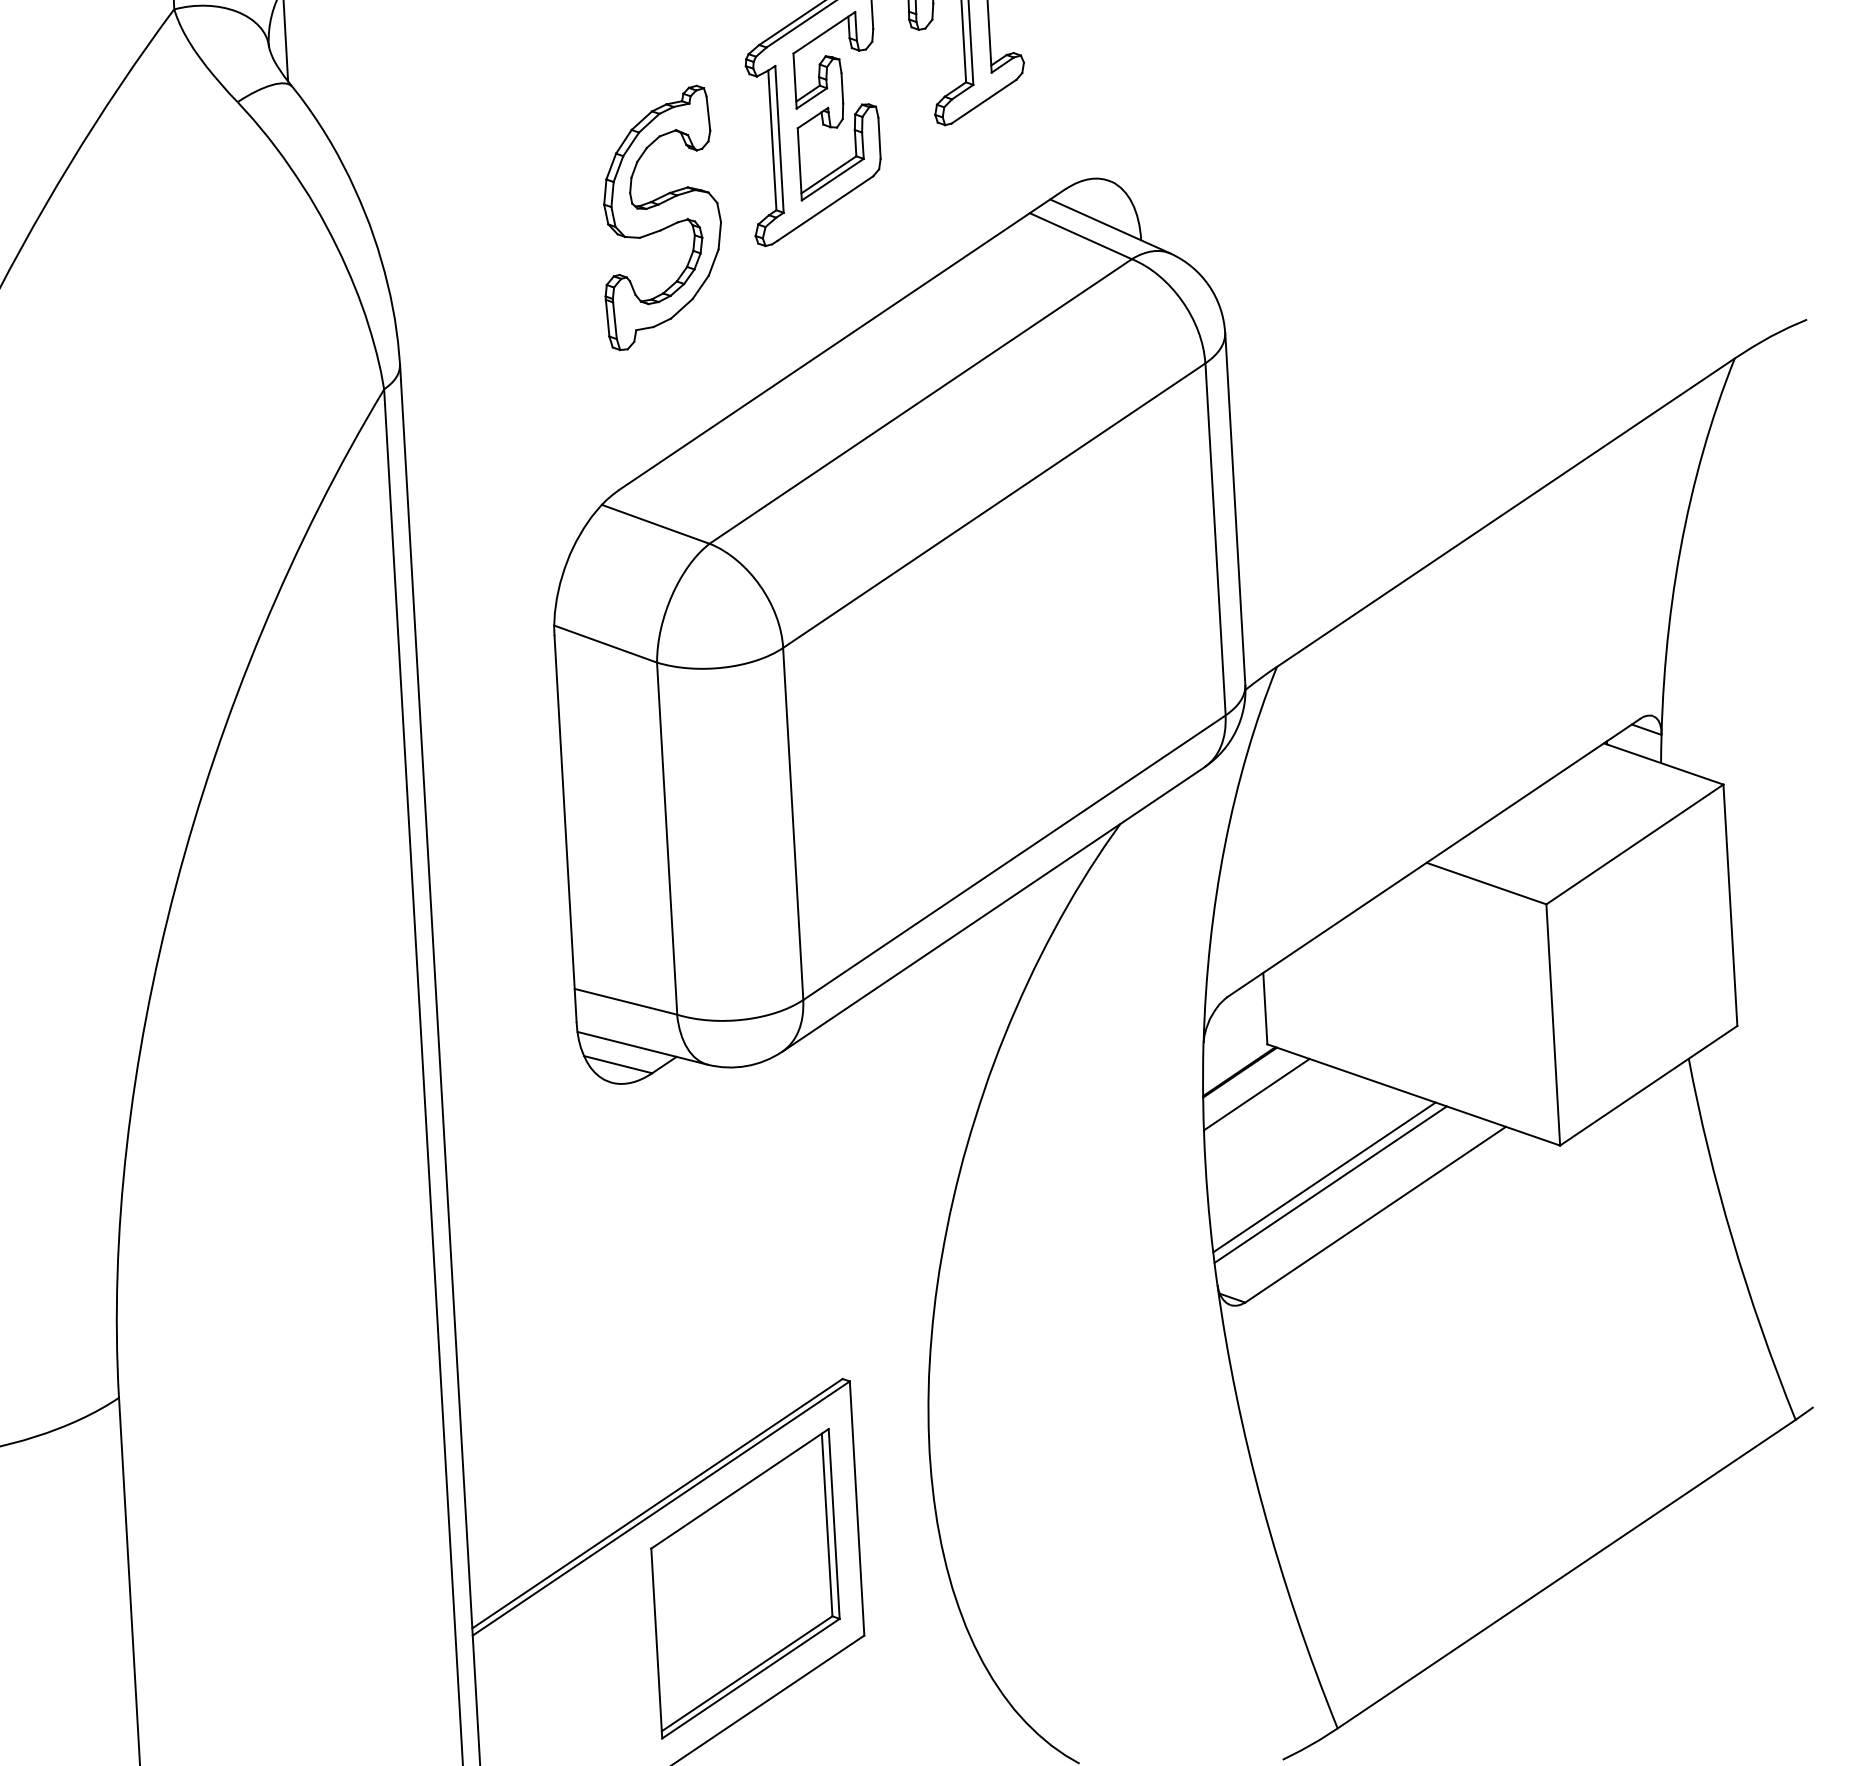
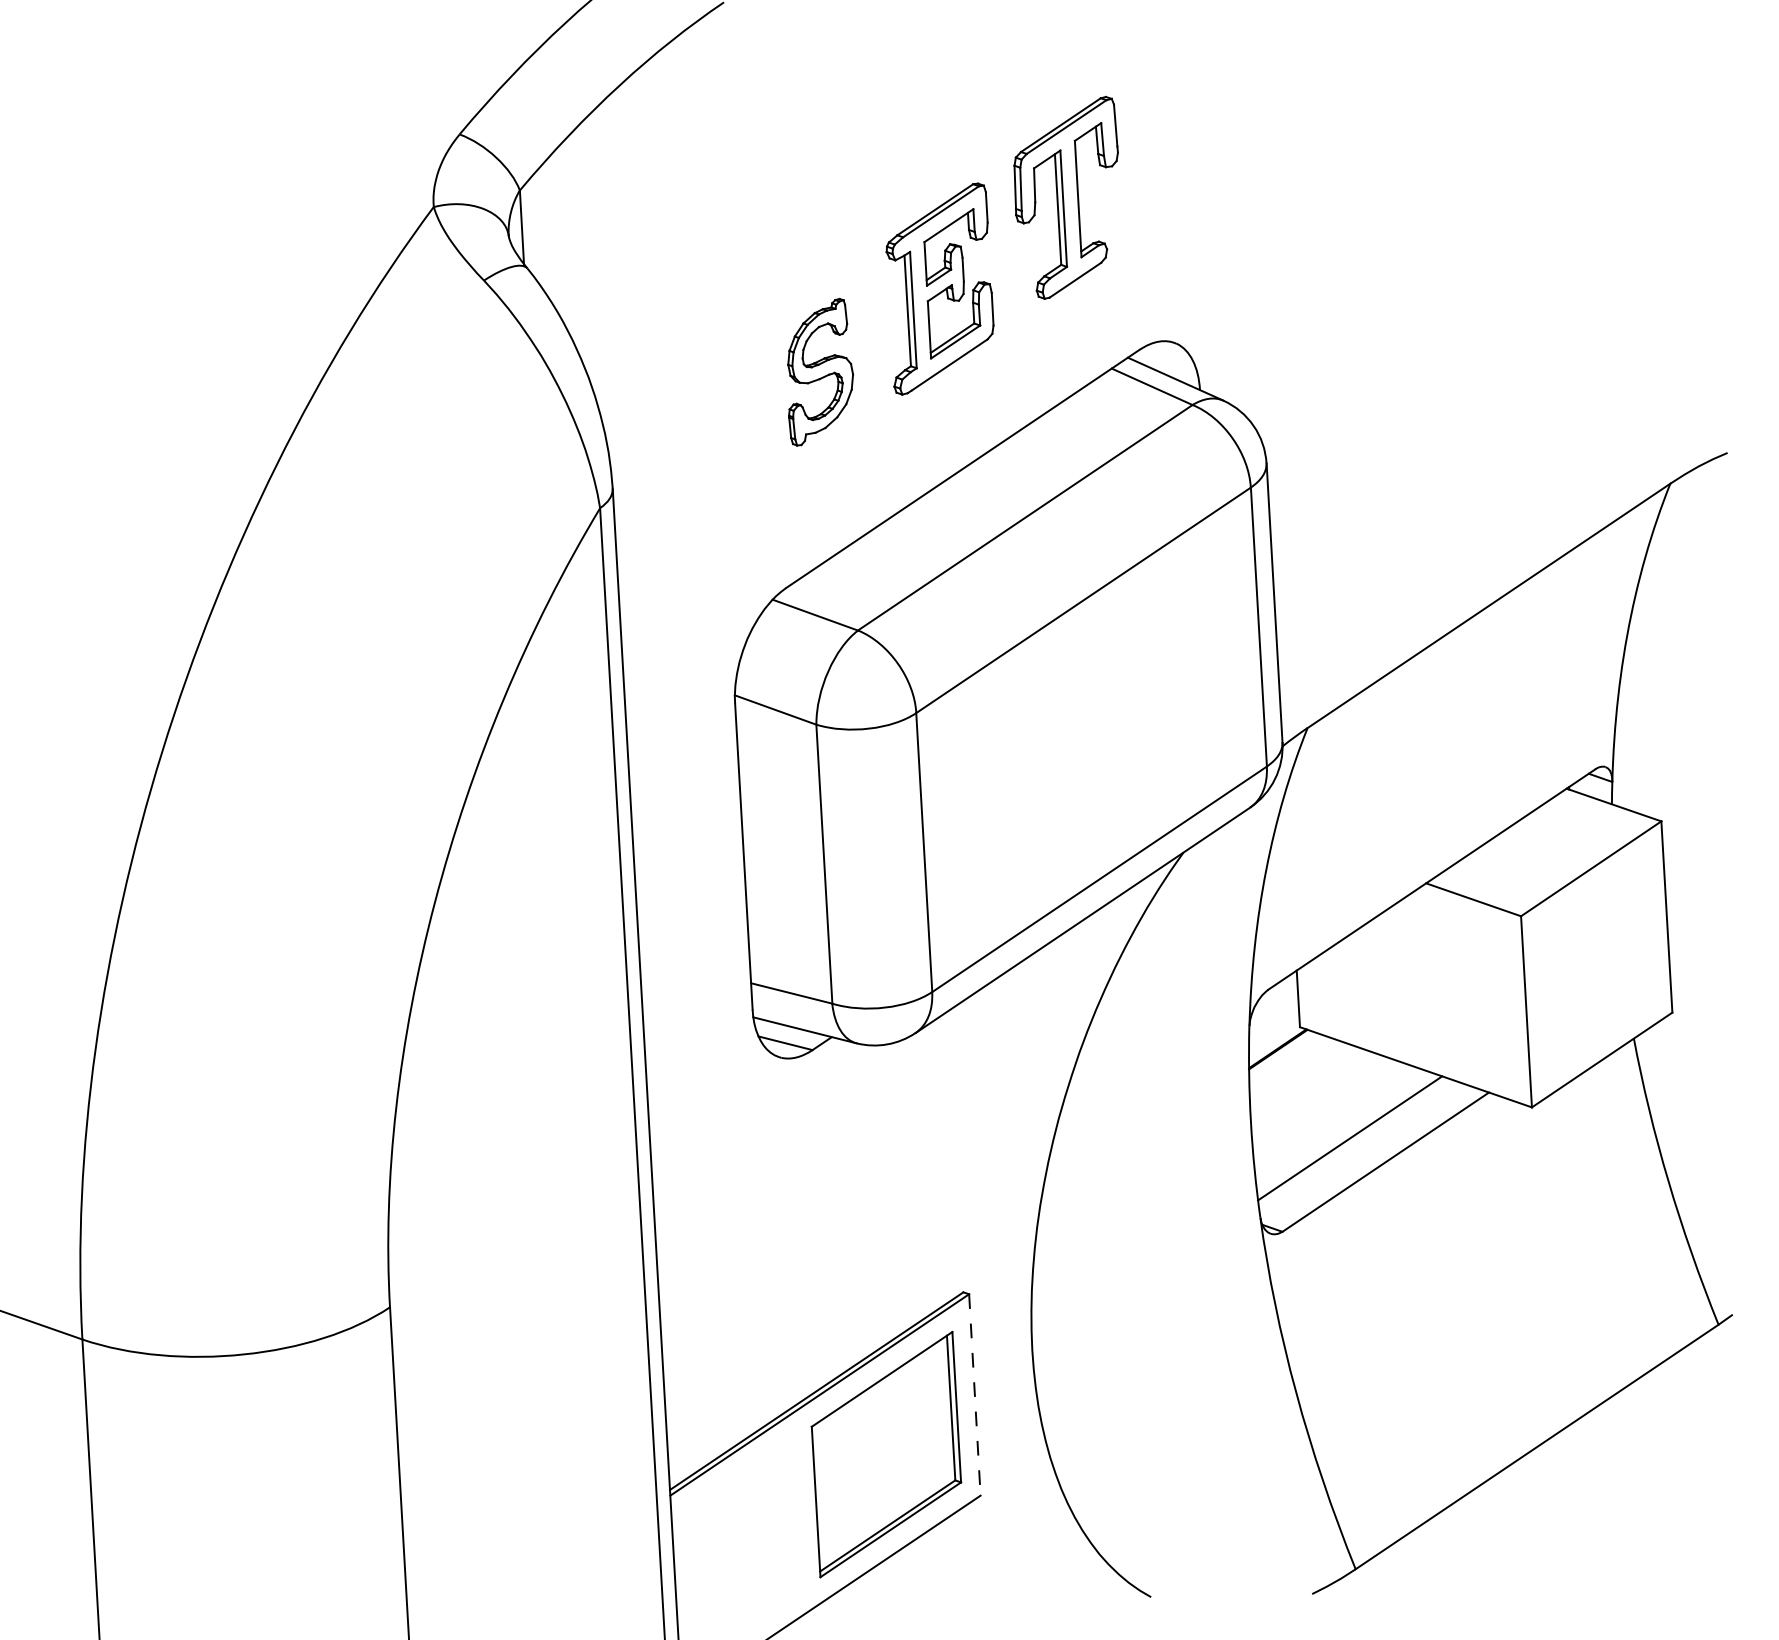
part: (662, 216) -> (820, 371), size x0.7
line: (1256, 1093) -> (1291, 1066), removed
line: (1324, 1177) -> (1345, 1132), removed
line: (856, 1507) -> (974, 1394), solid -> dashed

